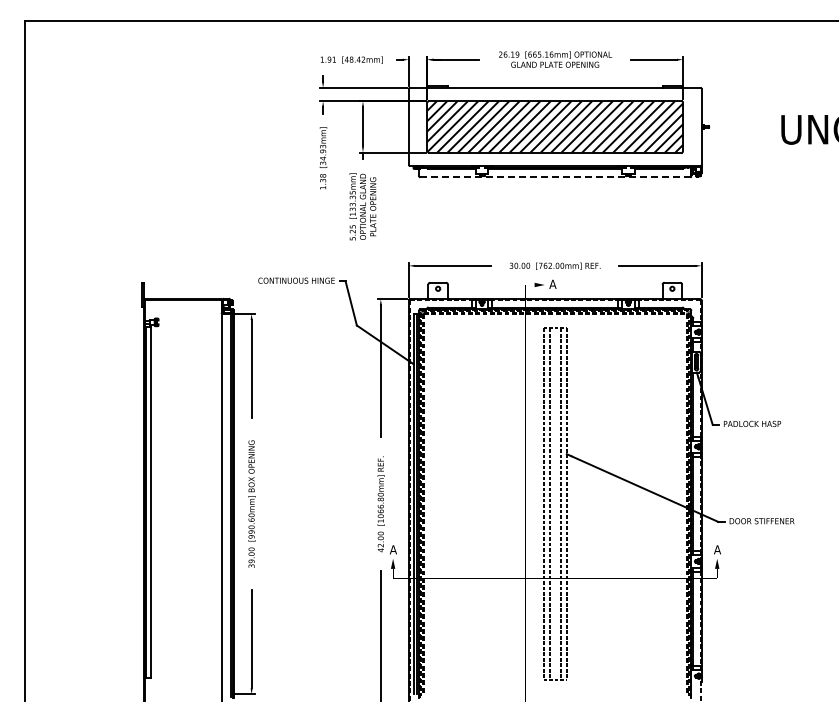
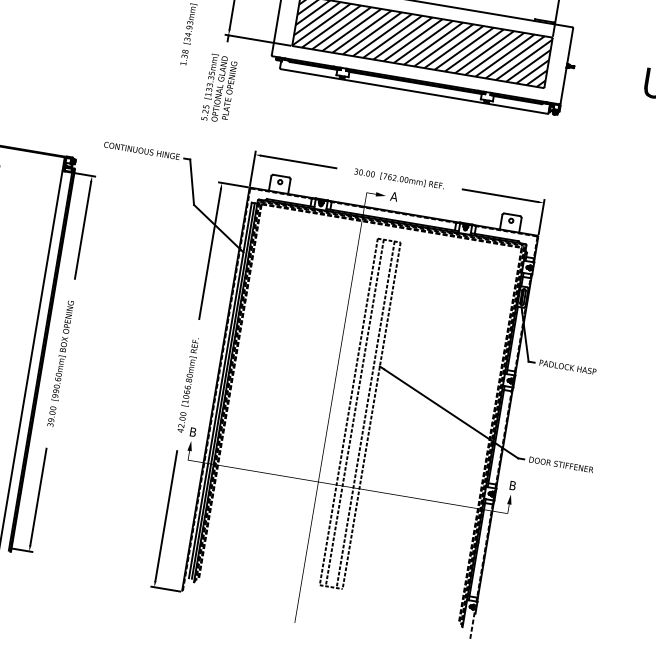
line: (555, 177) -> (414, 91), dashed -> solid
text: (392, 549) -> (192, 431), A -> B
text: (717, 549) -> (512, 485), A -> B

